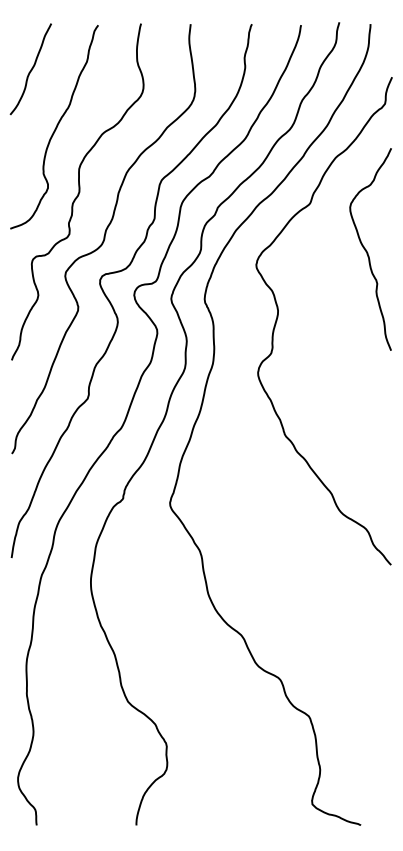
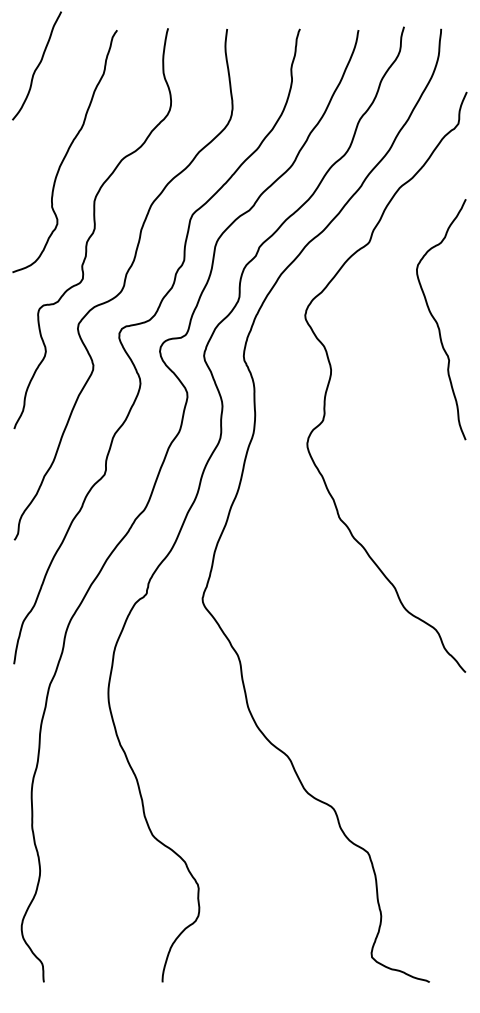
curve: (30, 69) -> (36, 66), moved
curve: (367, 251) -> (437, 322), moved

